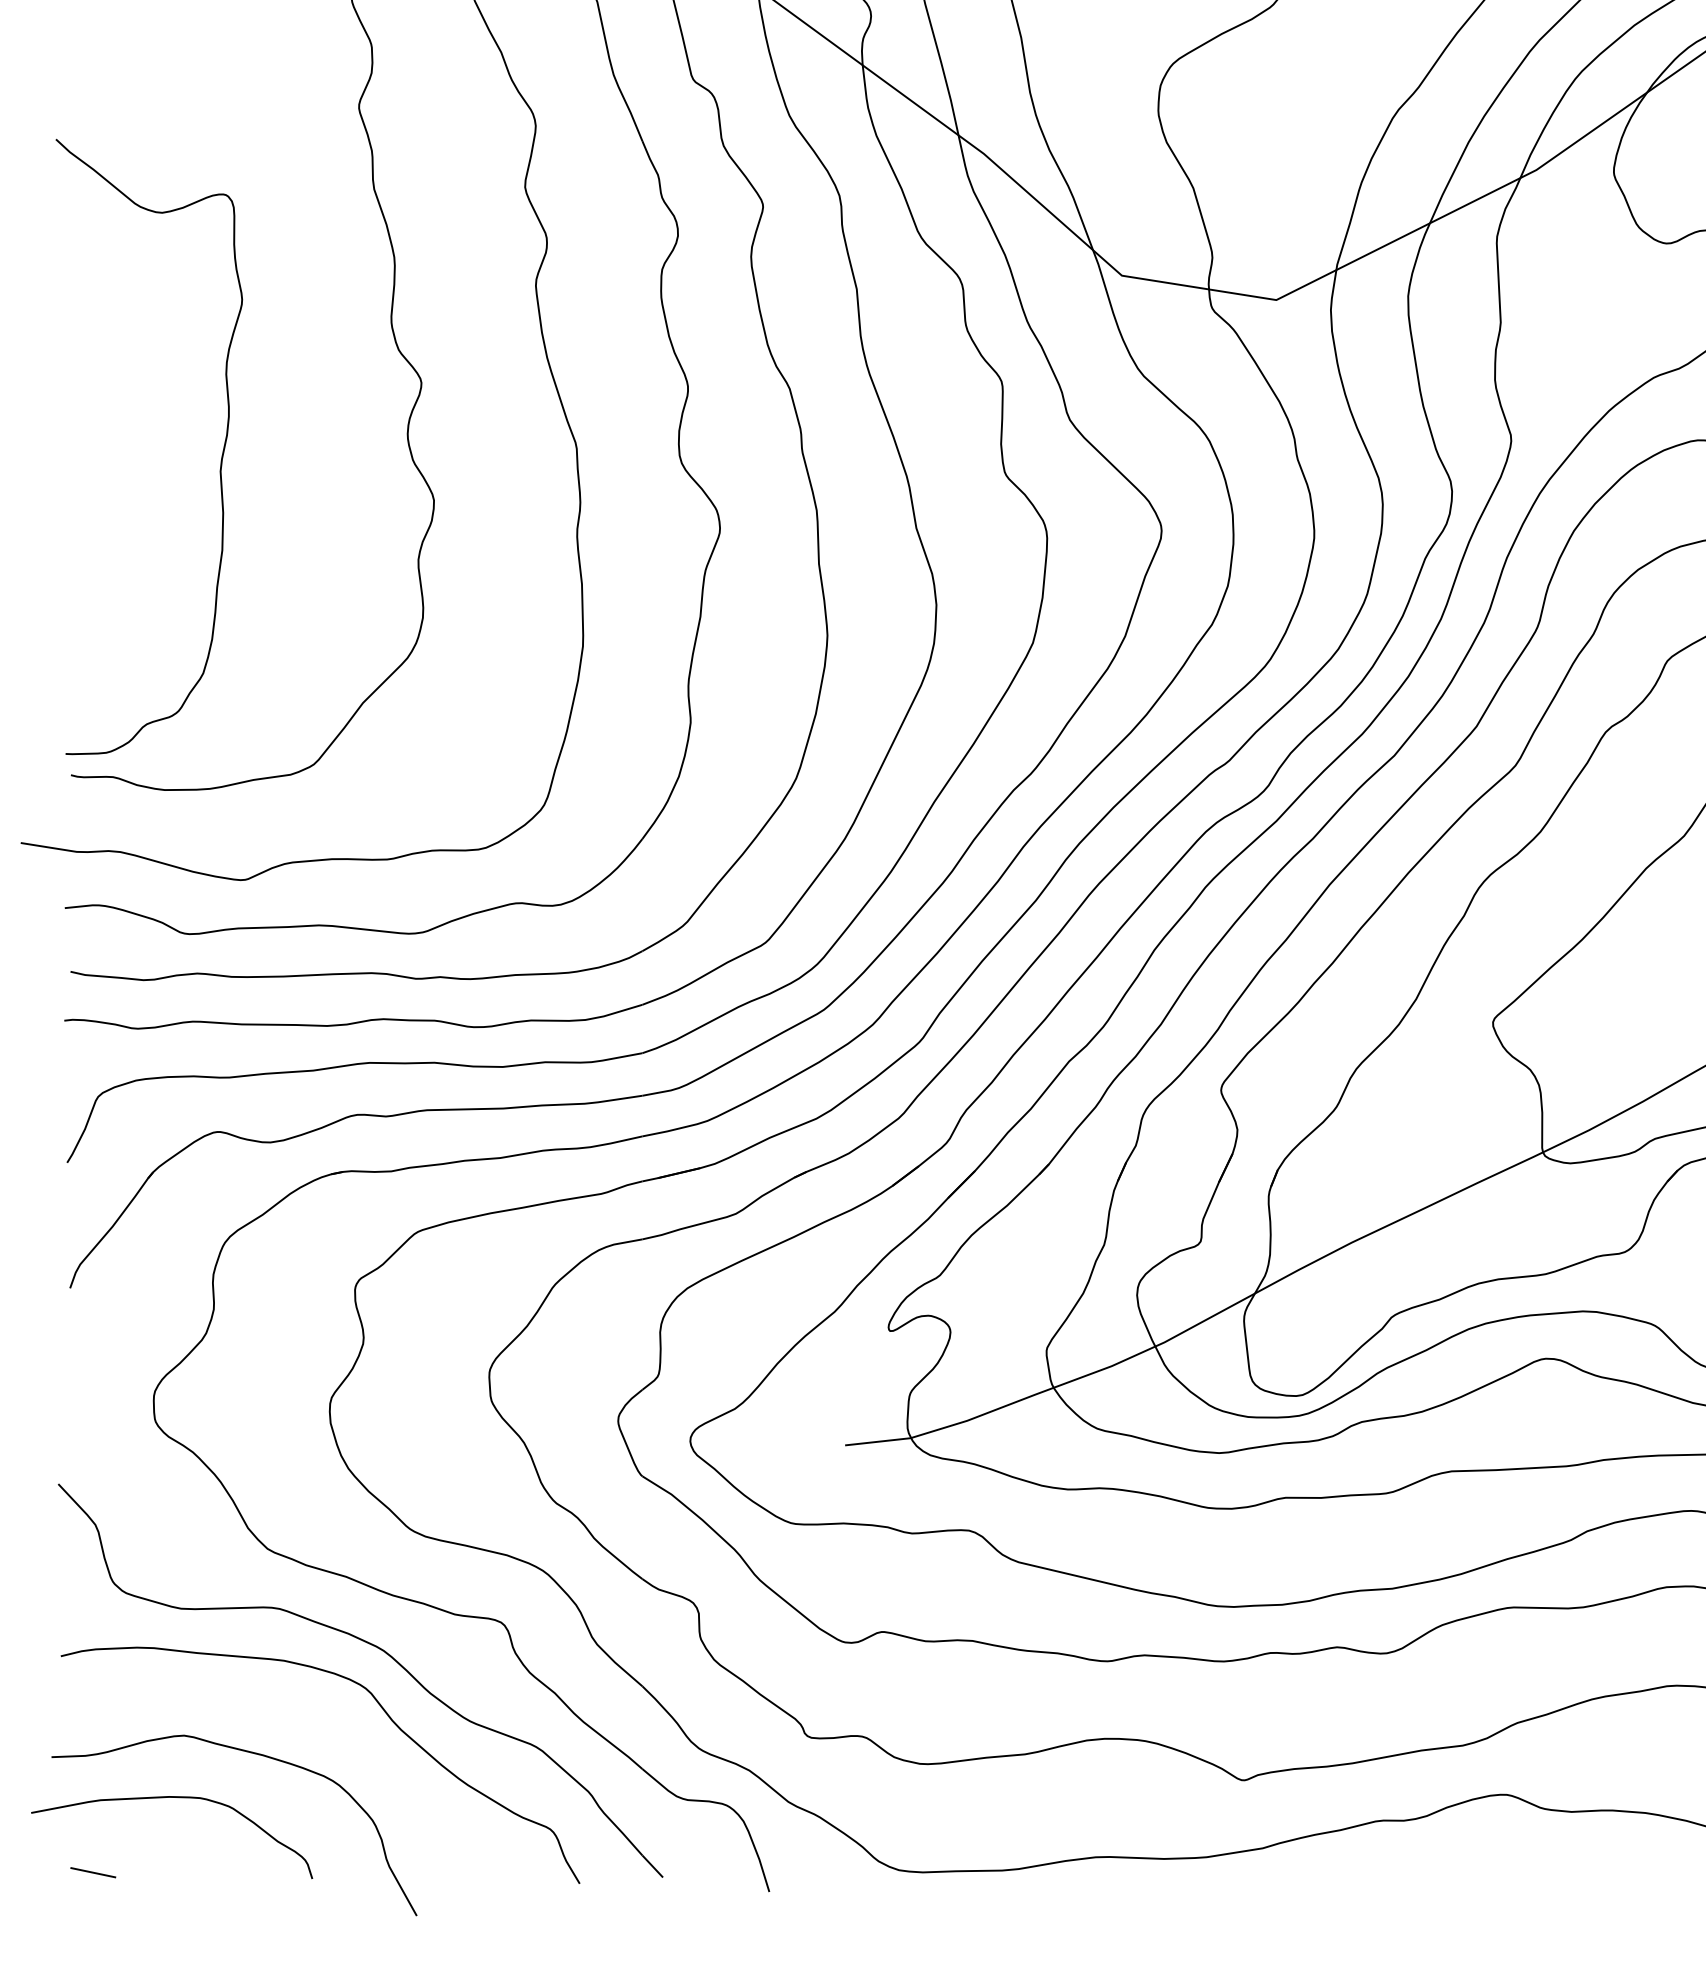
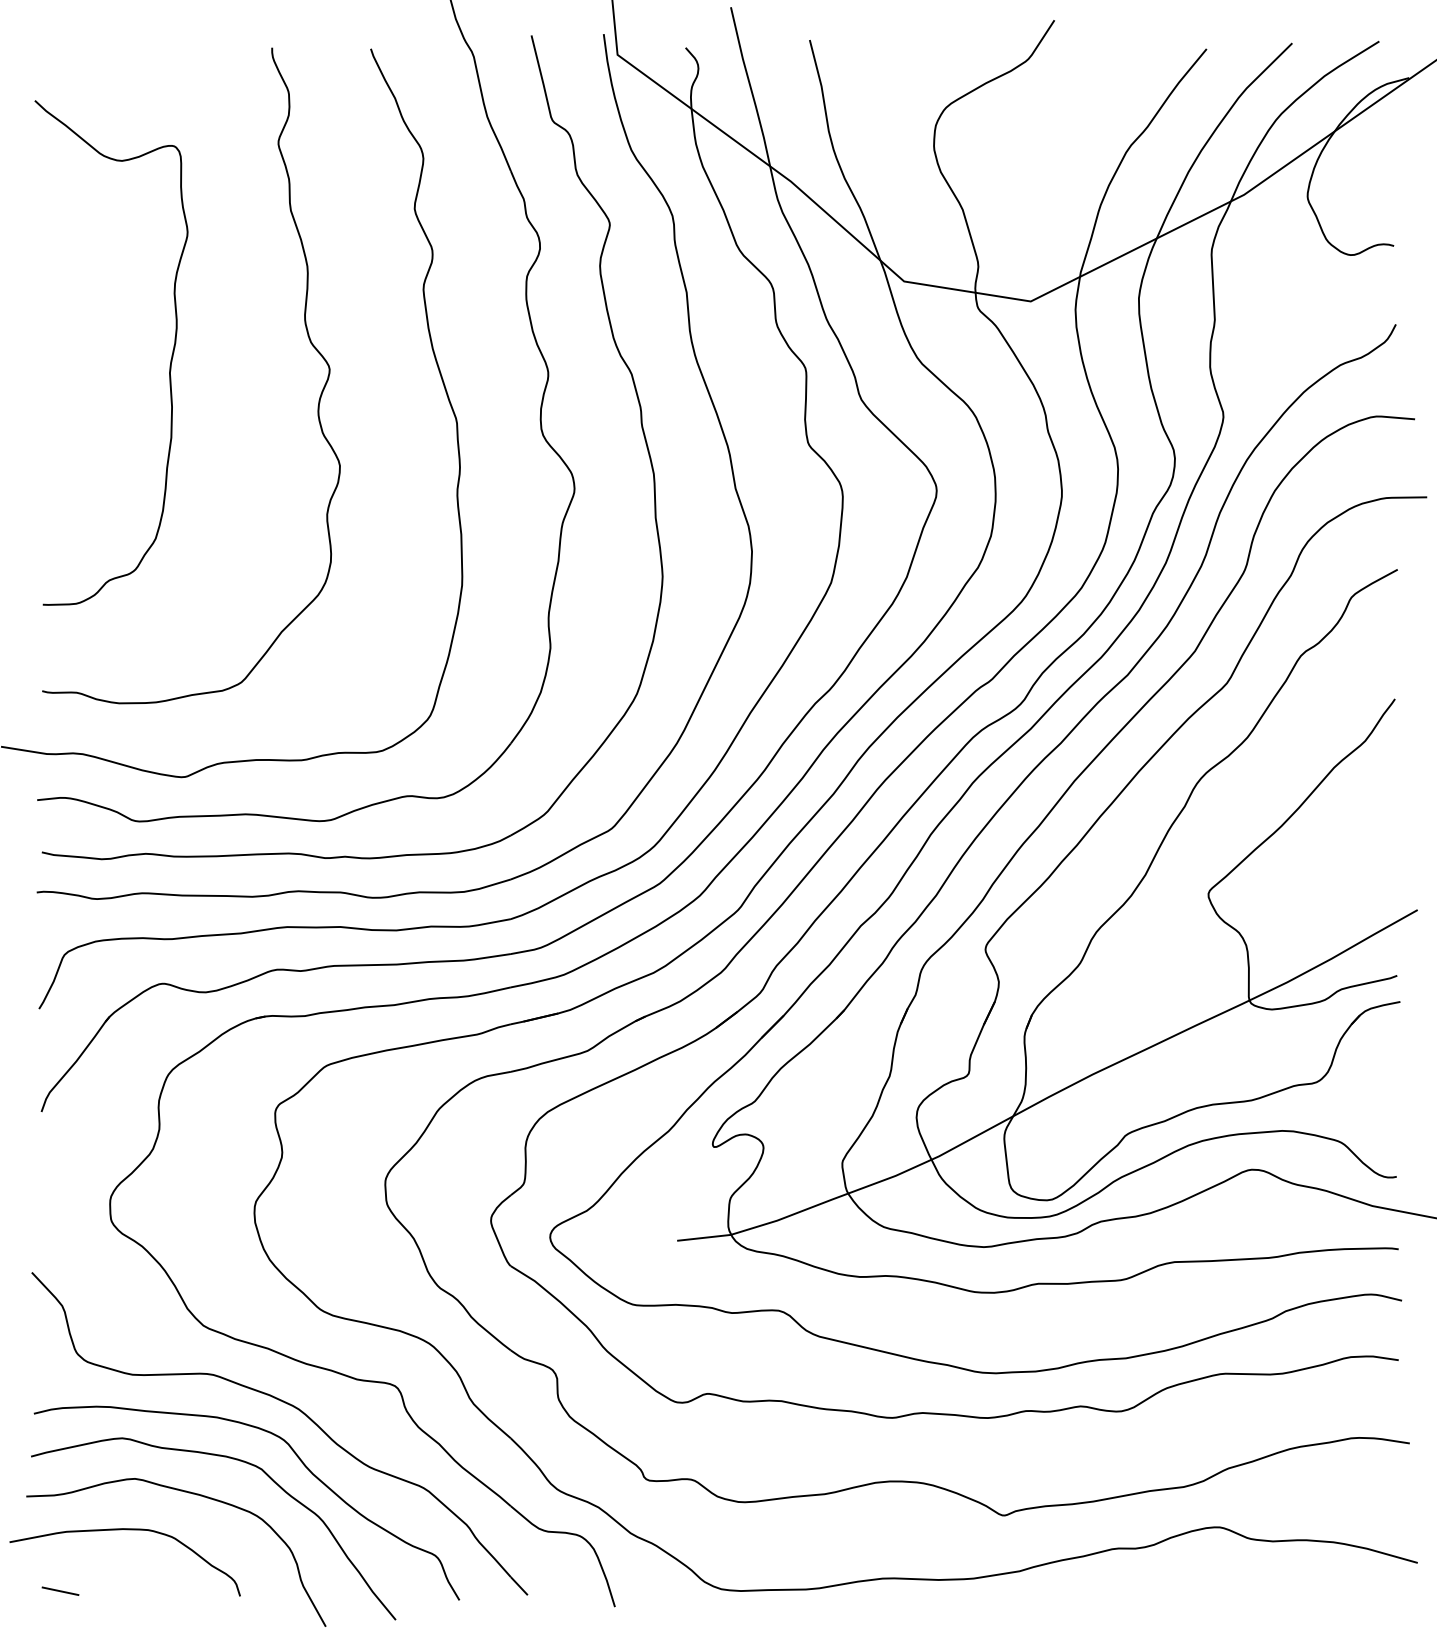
curve: (221, 454) -> (170, 359), moved
curve: (302, 1712) -> (232, 1459), added

